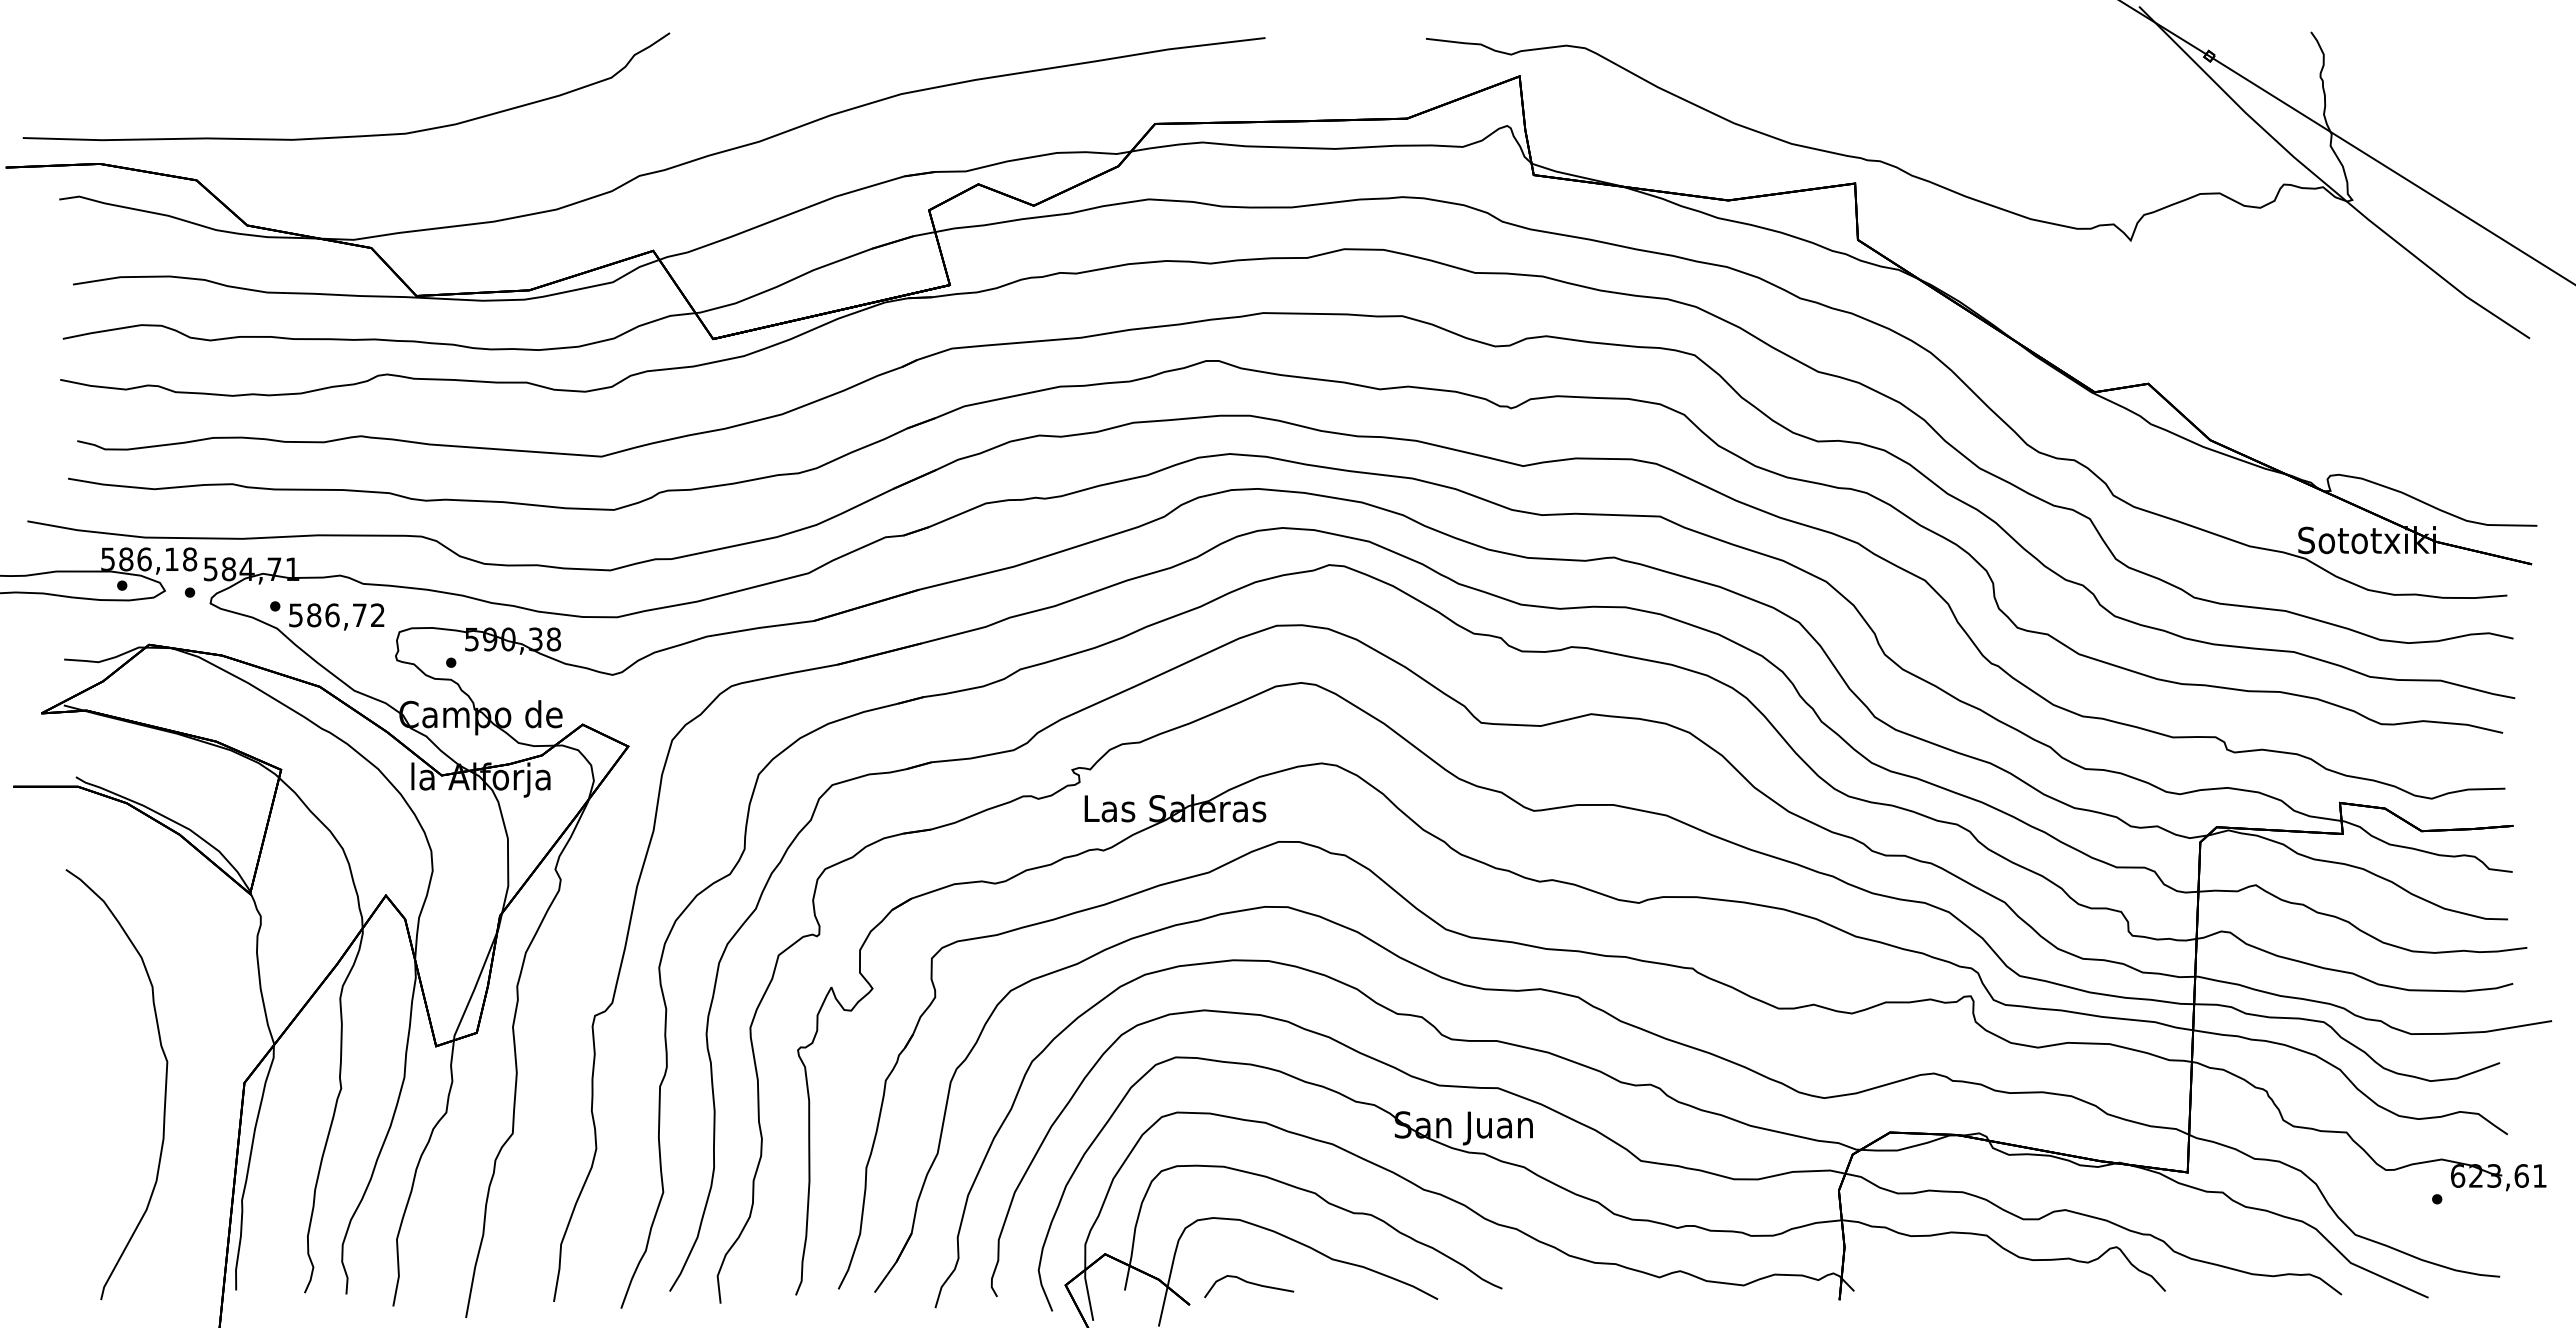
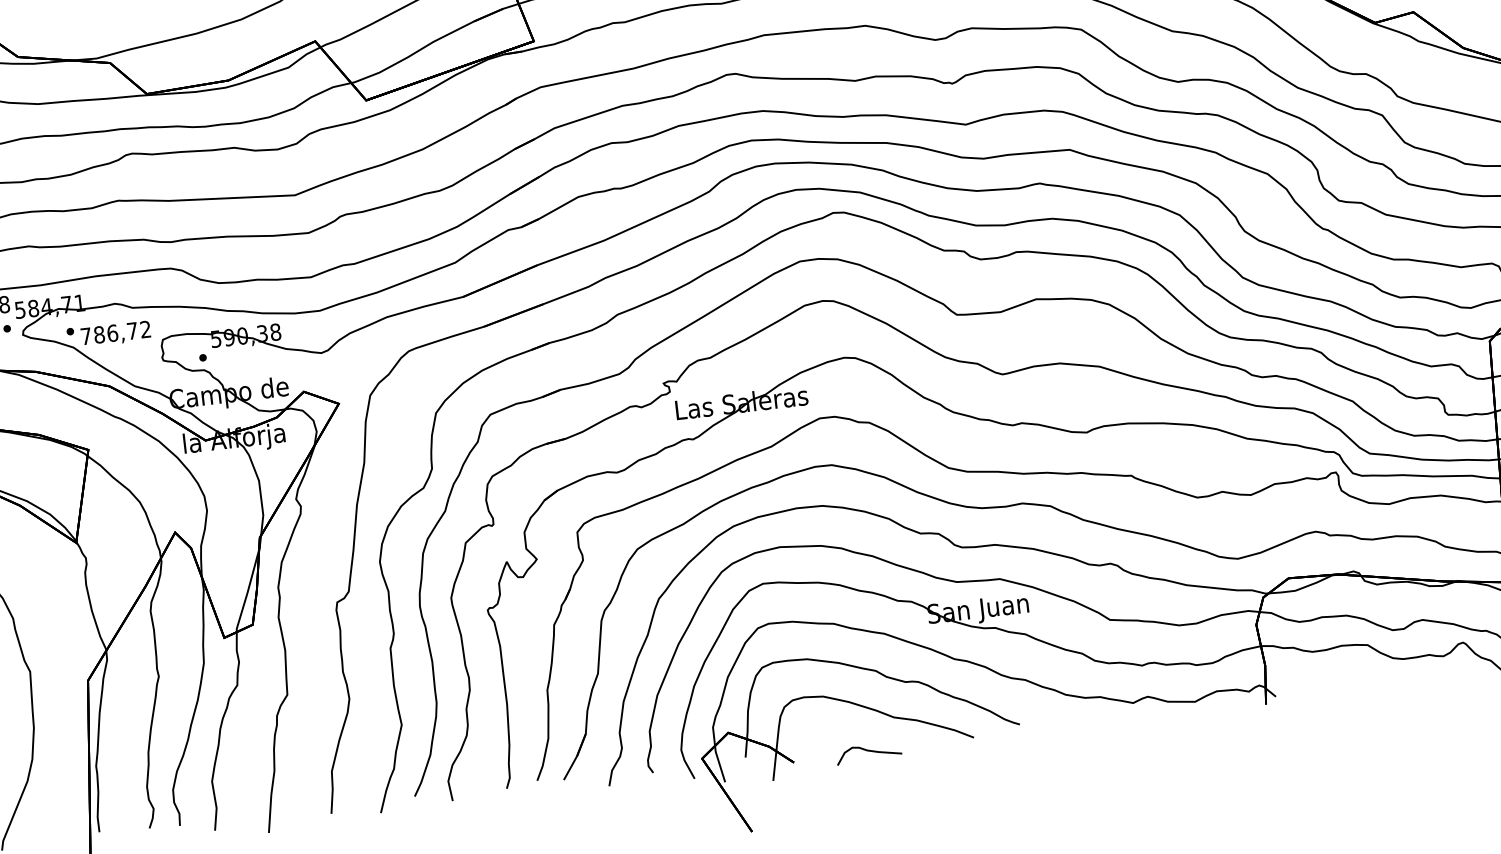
text: (295, 615) -> (85, 336), 586,72 -> 786,72
curve: (1251, 1284) -> (870, 751), moved

